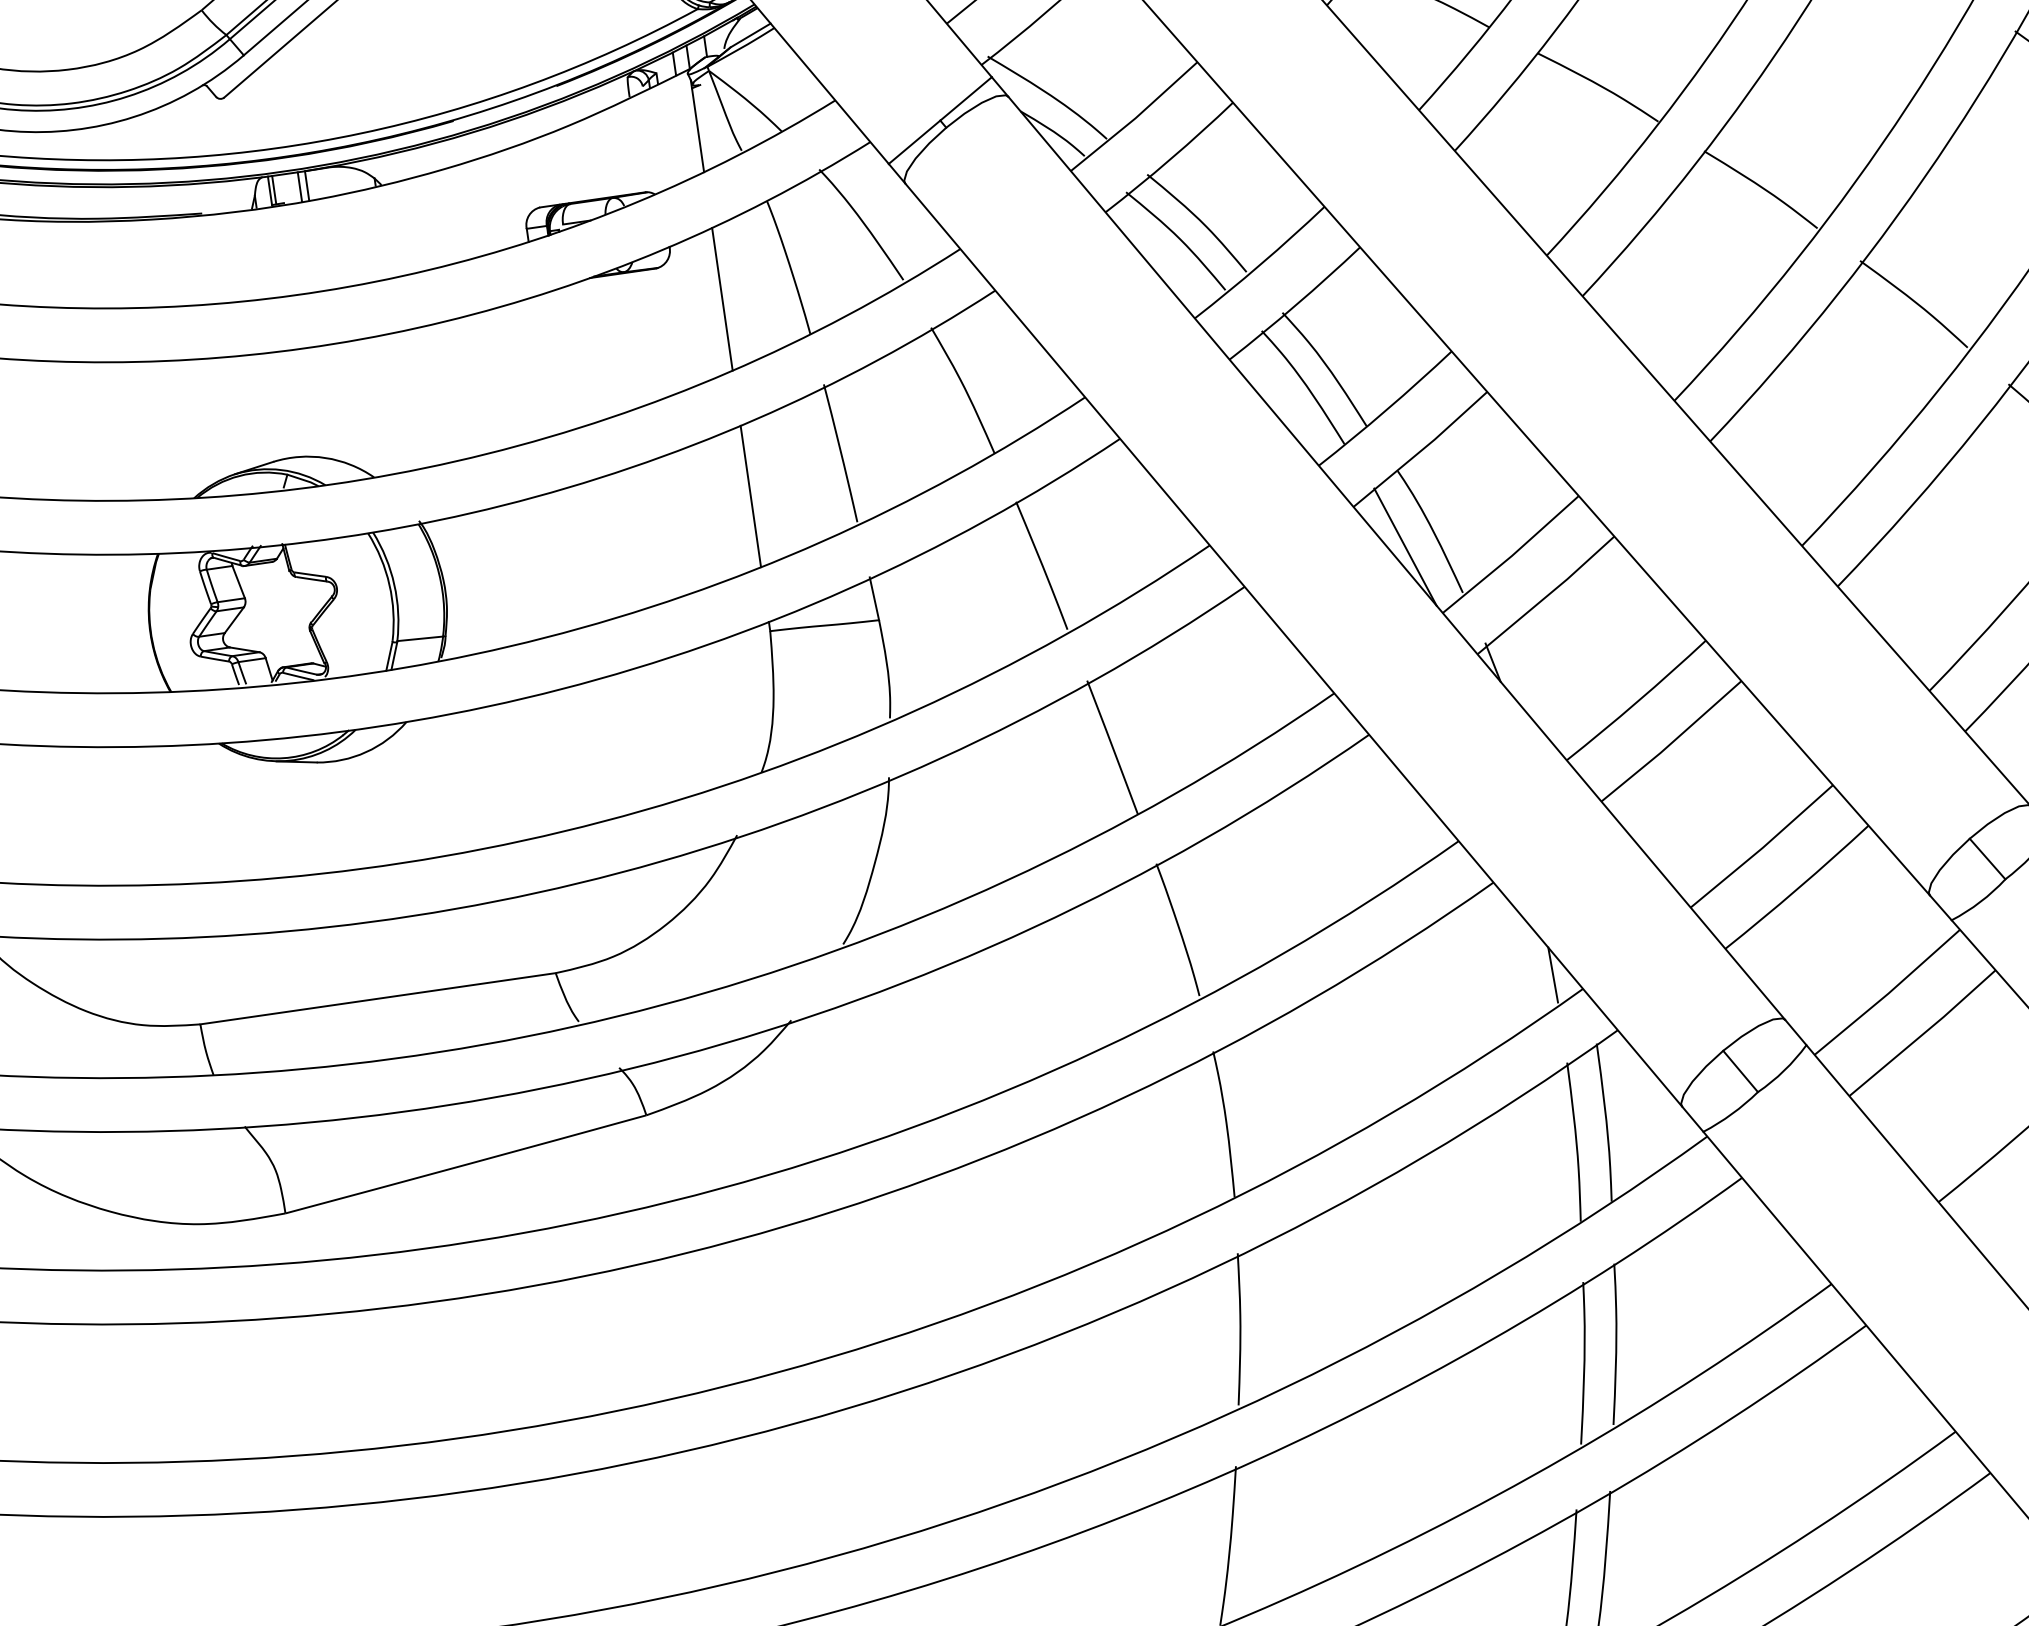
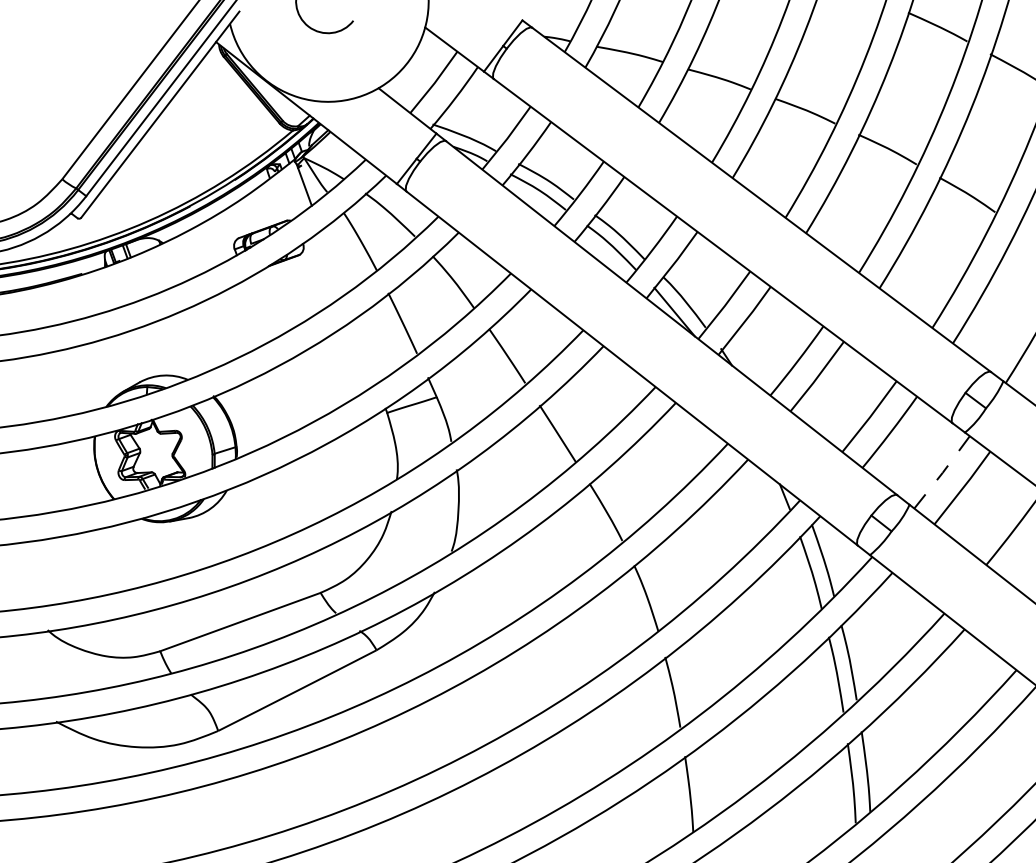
line: (722, 297) -> (332, 262), removed
line: (749, 496) -> (364, 352), removed
line: (1888, 992) -> (942, 472), solid -> dashed

